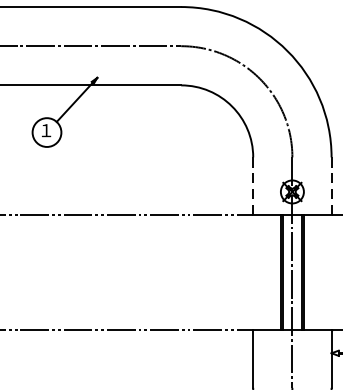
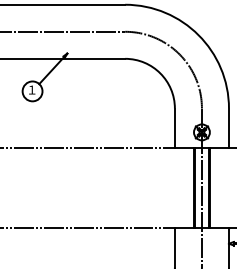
line: (252, 186) -> (174, 128), dashed -> solid
line: (330, 186) -> (228, 128), dashed -> solid

